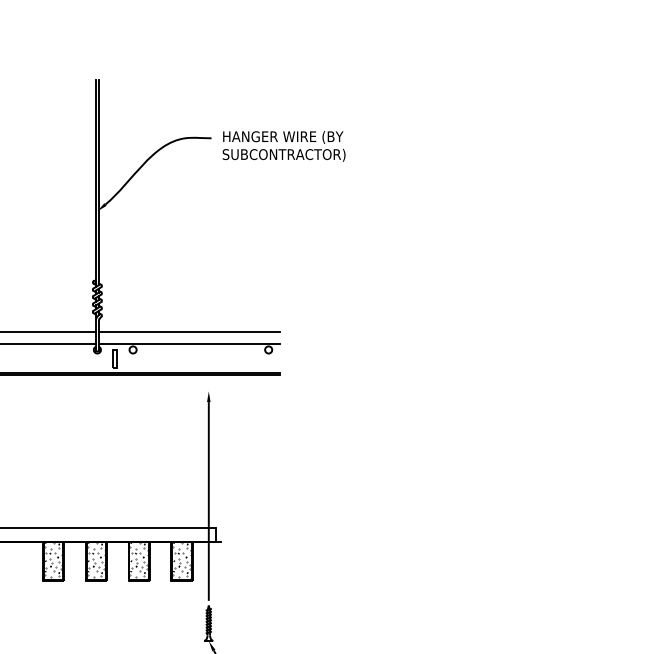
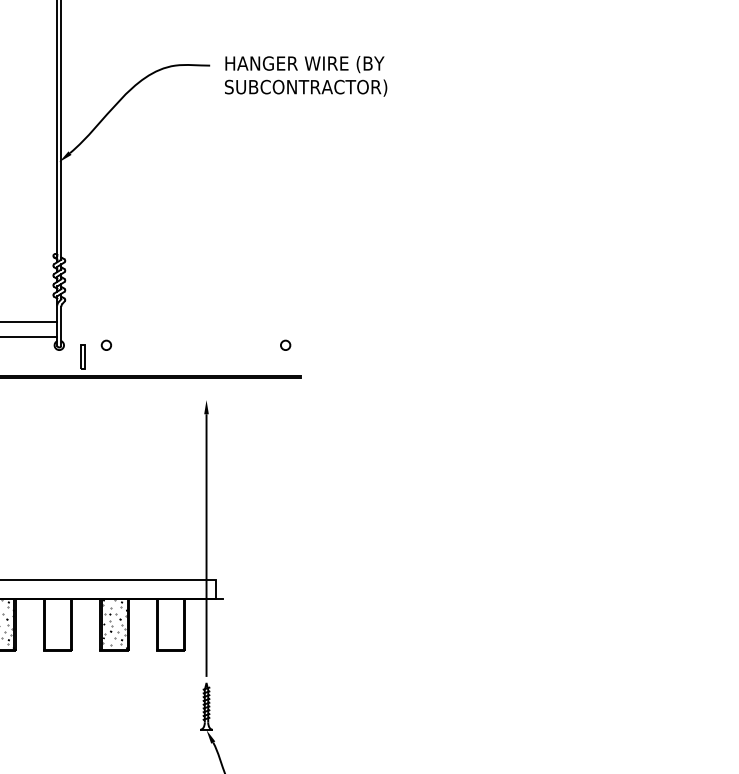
line: (189, 332) -> (181, 322), removed
line: (189, 343) -> (181, 336), removed
hatch: (96, 560) -> (58, 623), removed
hatch: (182, 560) -> (171, 623), removed

